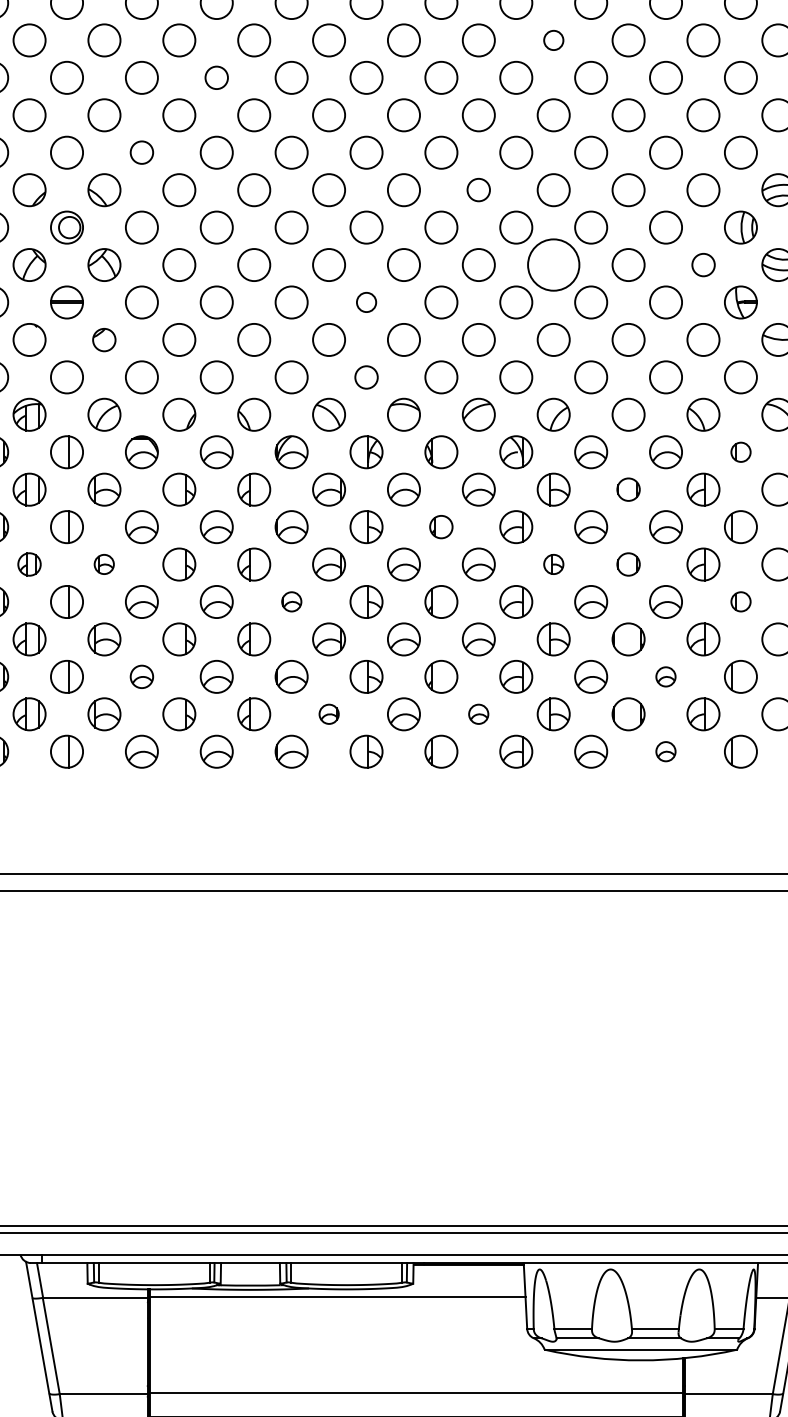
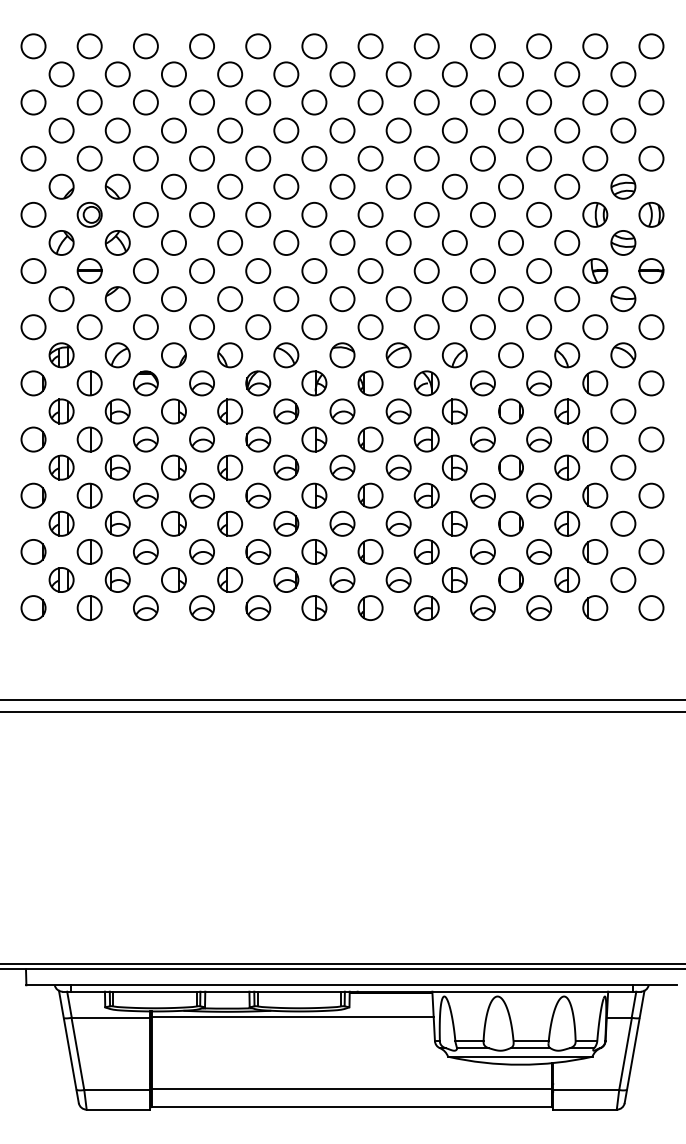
circle: (553, 40) -> (454, 74), size x1.67
circle: (216, 77) -> (201, 102), size x1.43
circle: (141, 152) -> (145, 158), size x1.43
circle: (478, 189) -> (398, 186), size x1.43
circle: (553, 264) -> (454, 242), size x0.62
circle: (703, 264) -> (567, 242), size x1.43
circle: (366, 301) -> (314, 270), size x1.67
part: (104, 340) -> (117, 299), size x1.43
circle: (366, 377) -> (314, 327), size x1.43
part: (741, 452) -> (595, 383), size x1.67
part: (627, 489) -> (510, 411), size x1.43
part: (441, 527) -> (370, 439), size x1.43
part: (29, 564) -> (61, 467), size x1.43
part: (104, 564) -> (117, 467), size x1.67
part: (553, 564) -> (454, 467), size x1.67
part: (627, 564) -> (510, 467), size x1.43
part: (291, 601) -> (258, 495), size x1.67
part: (741, 601) -> (595, 495), size x1.67
part: (141, 676) -> (145, 551), size x1.43
part: (665, 676) -> (538, 551), size x1.67
part: (329, 713) -> (286, 579), size x1.67
part: (478, 713) -> (398, 579), size x1.67
part: (665, 750) -> (538, 607), size x1.67

